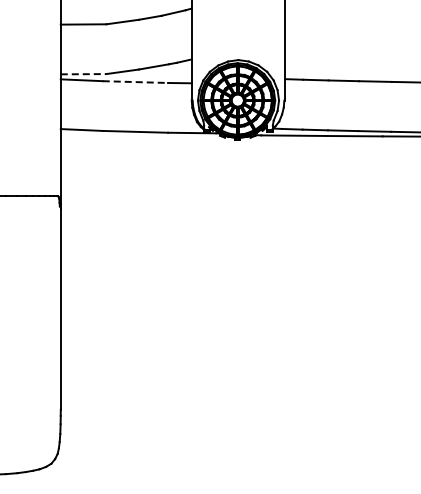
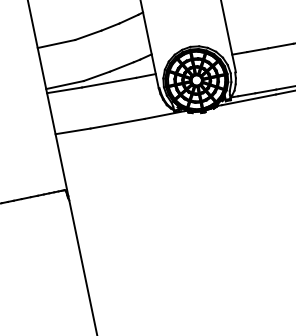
line: (83, 74) -> (64, 85), dashed -> solid
line: (135, 82) -> (109, 83), dashed -> solid

